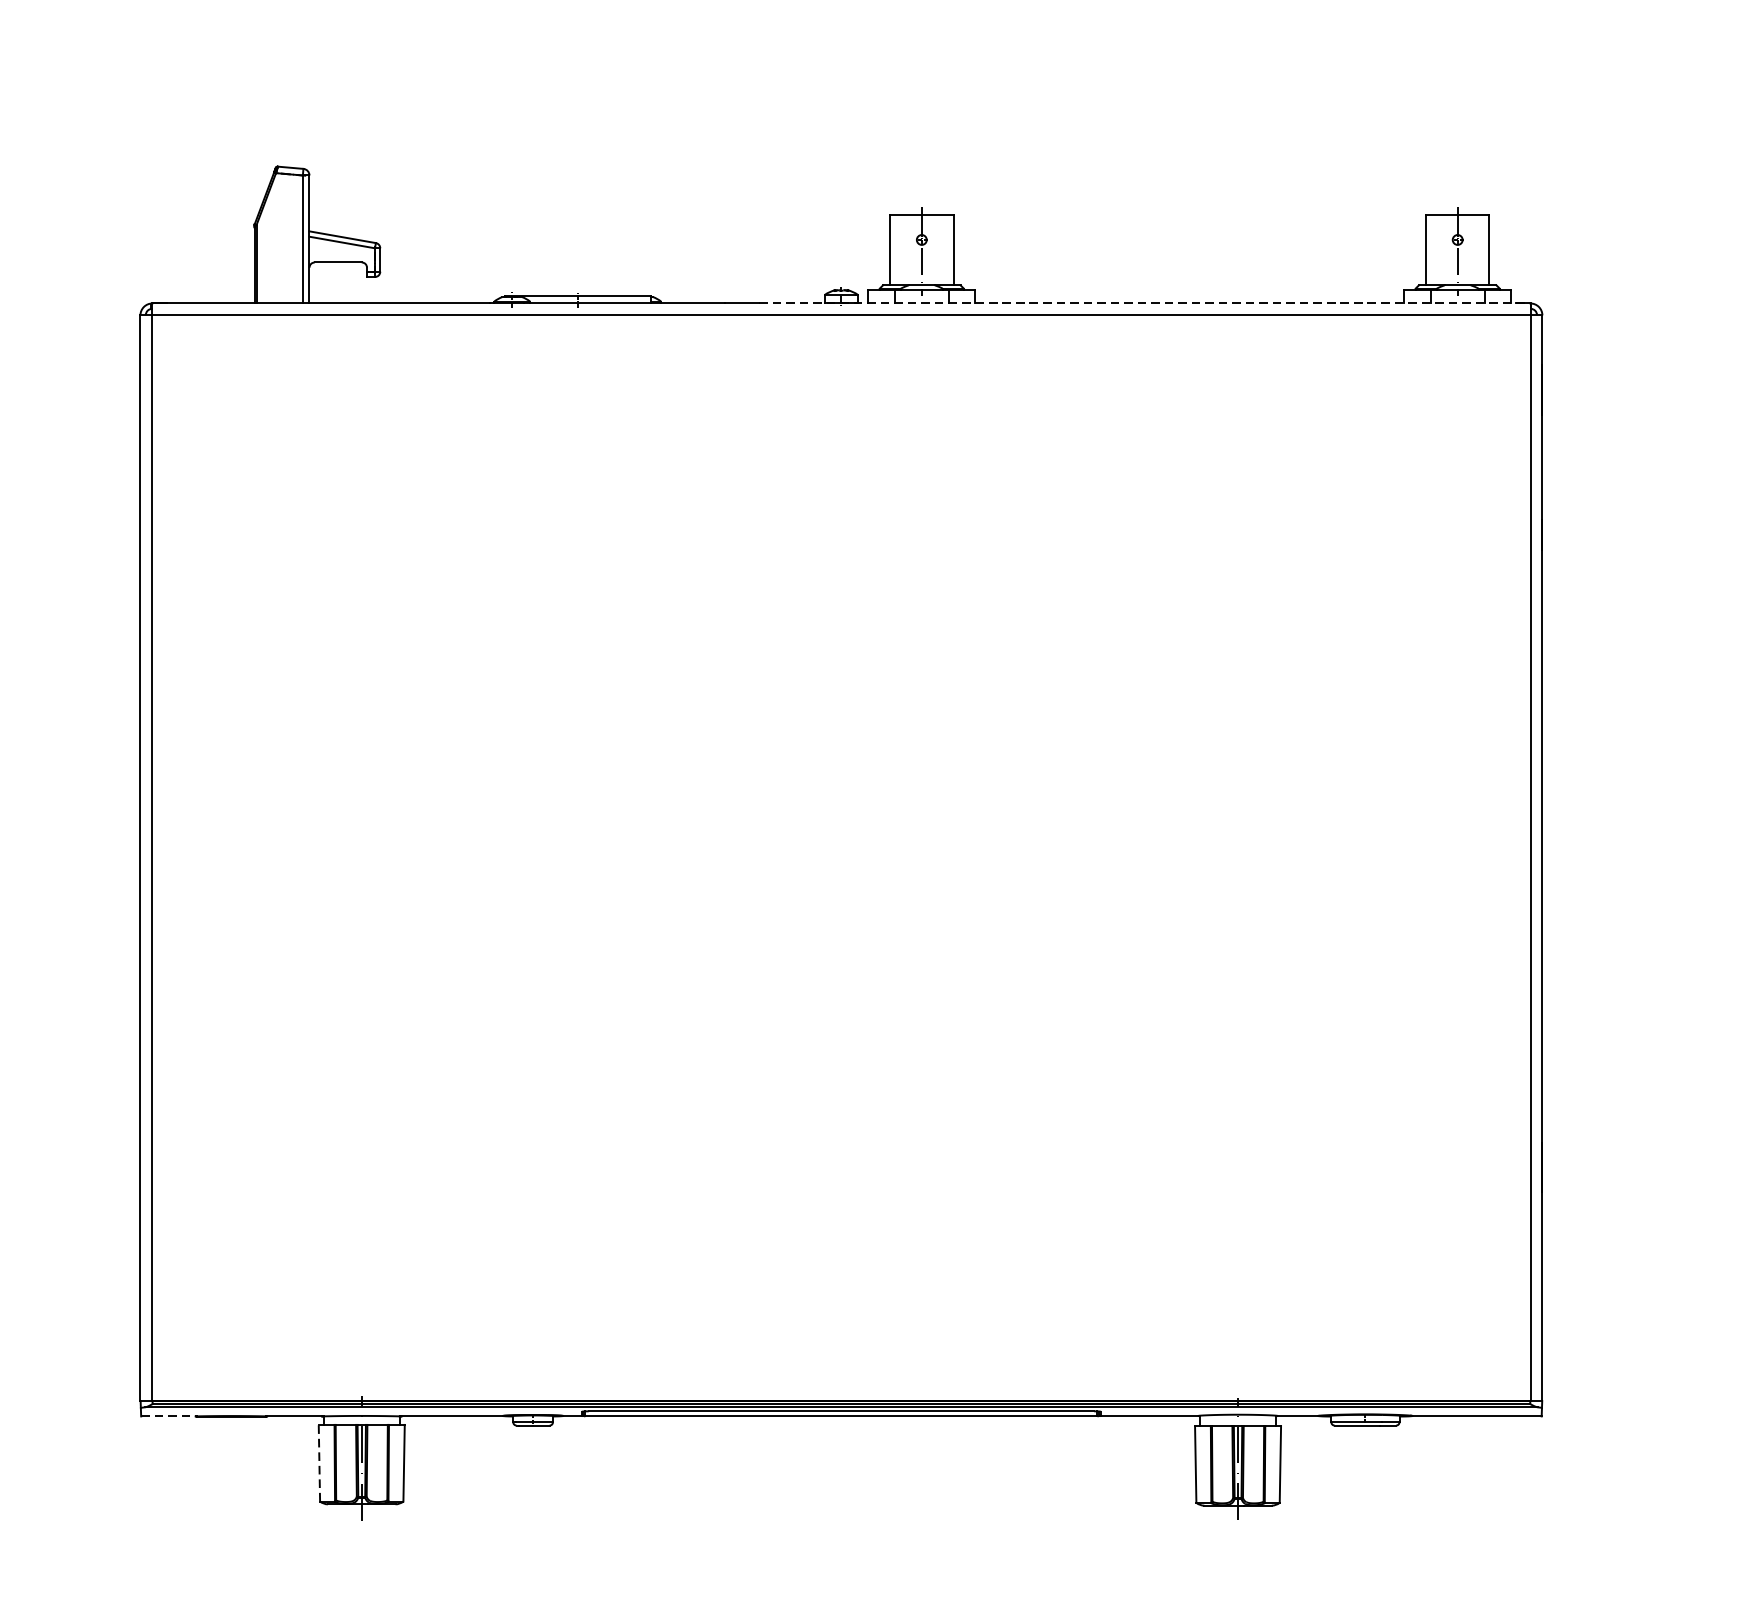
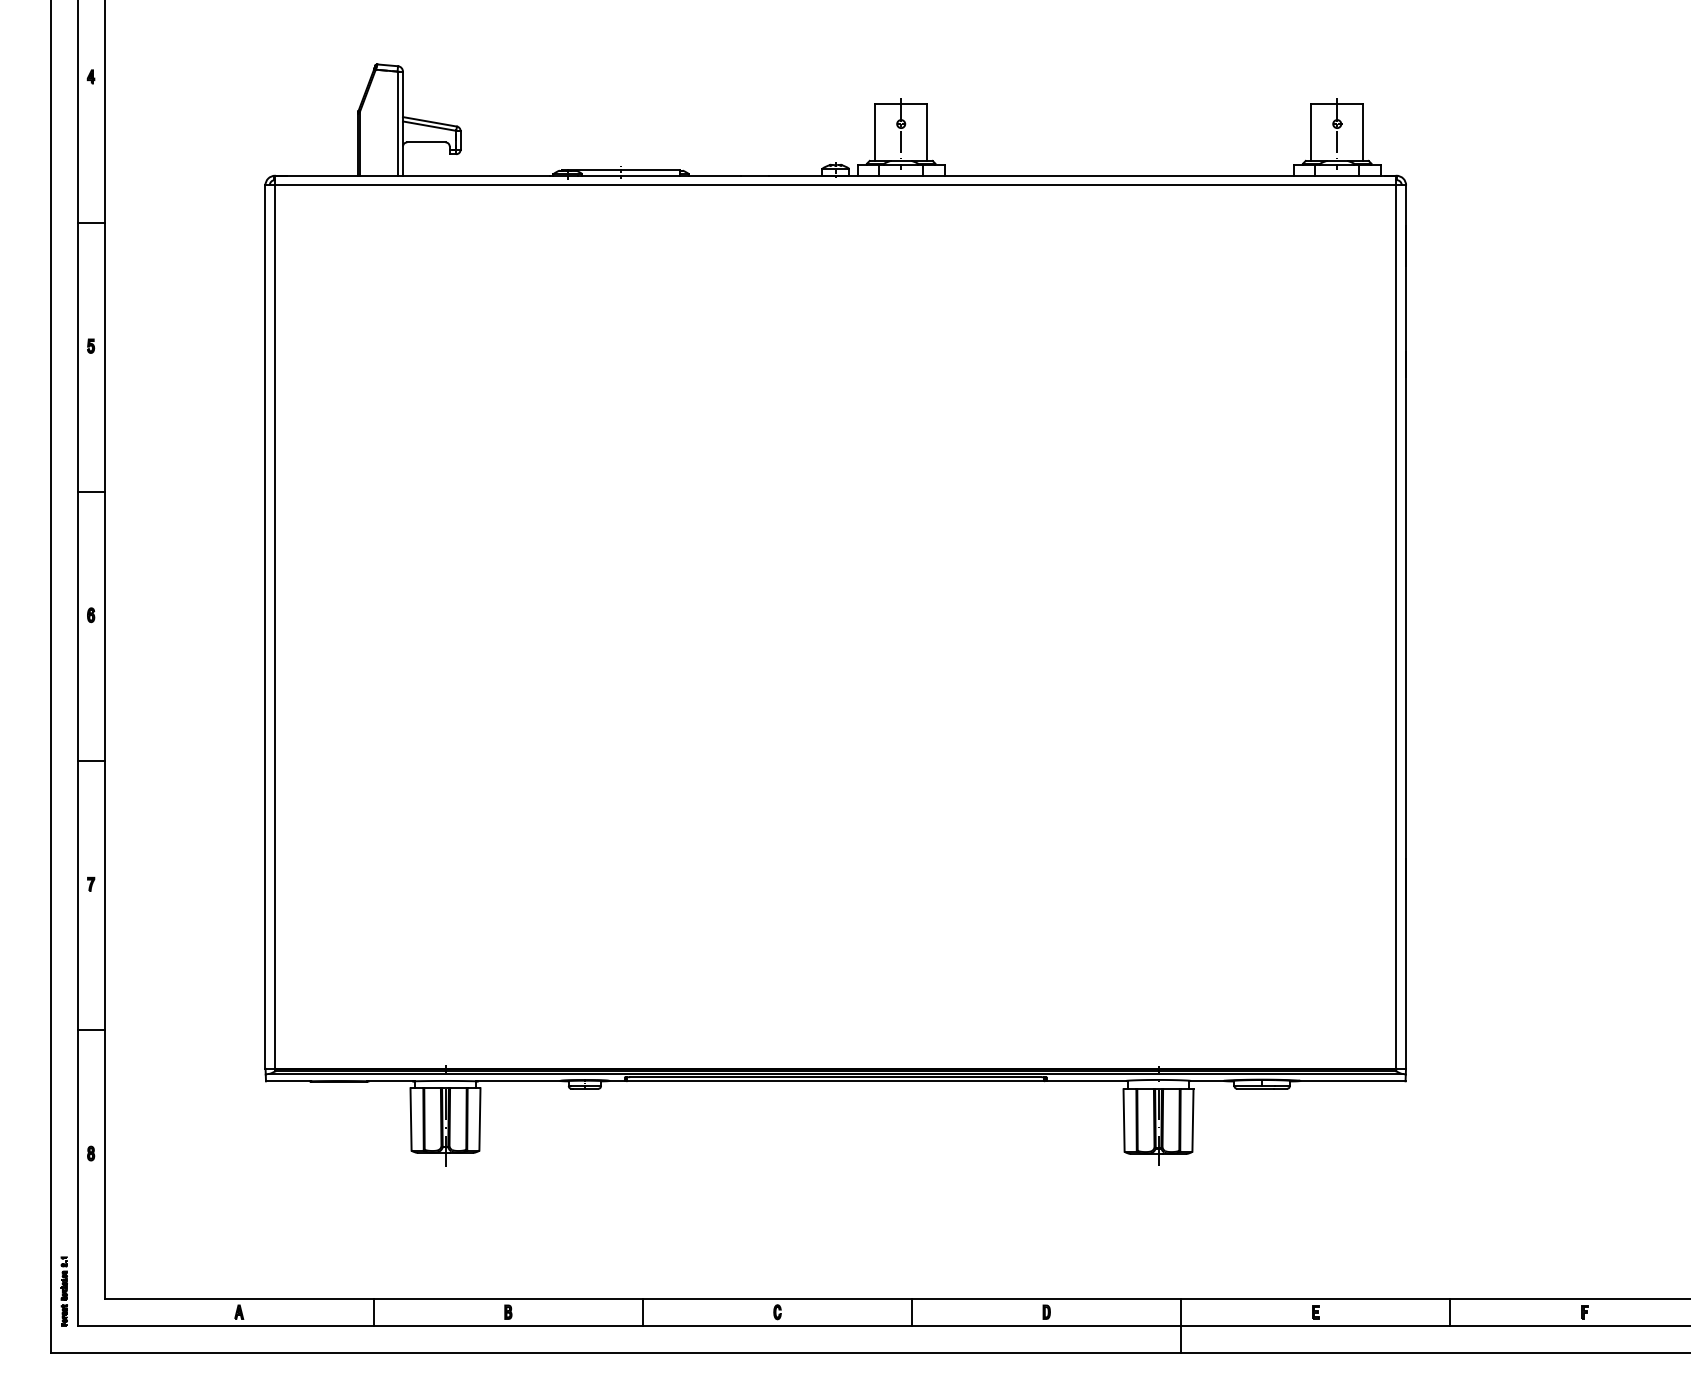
line: (1144, 303) -> (1082, 175), dashed -> solid
line: (168, 1416) -> (288, 1081), dashed -> solid
line: (319, 1462) -> (411, 1118), dashed -> solid

